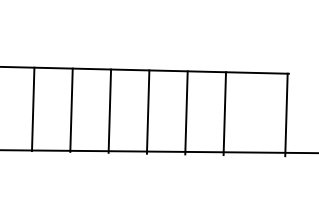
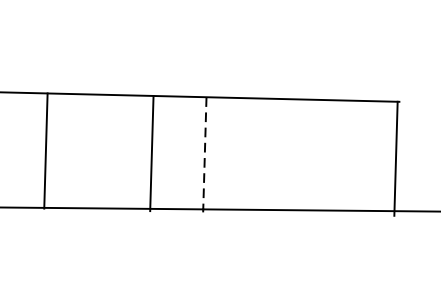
line: (71, 109) -> (98, 151), removed
line: (148, 112) -> (205, 155), solid -> dashed
line: (186, 112) -> (257, 155), removed
line: (224, 113) -> (310, 156), removed

